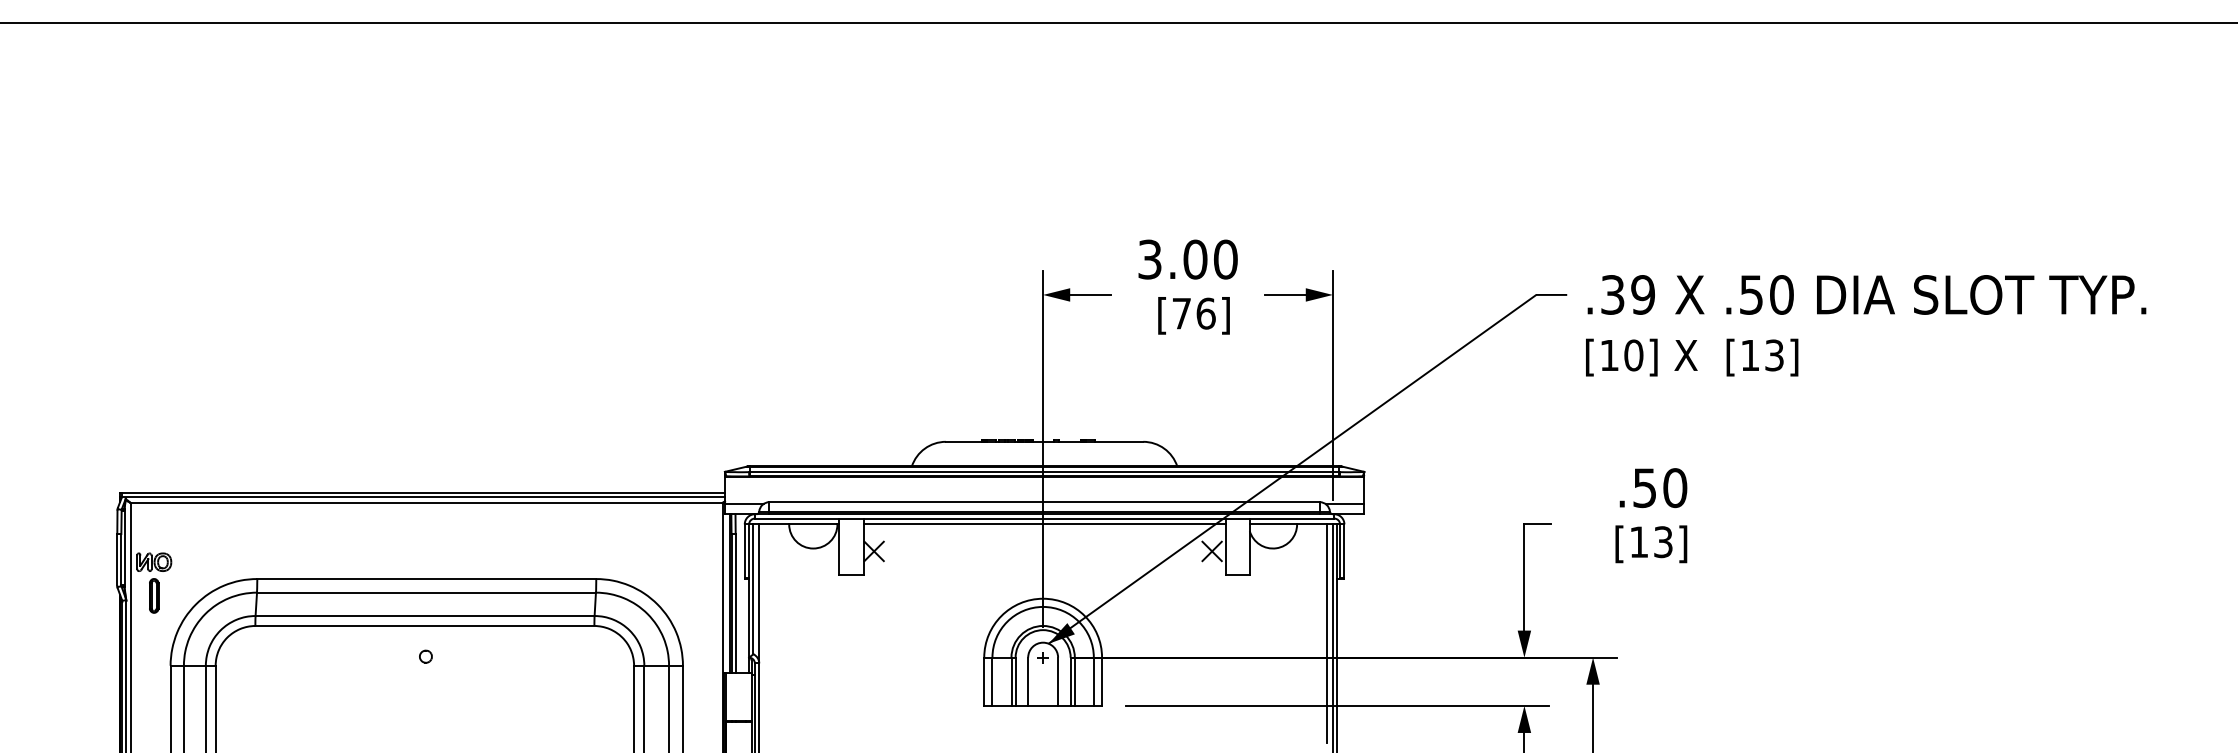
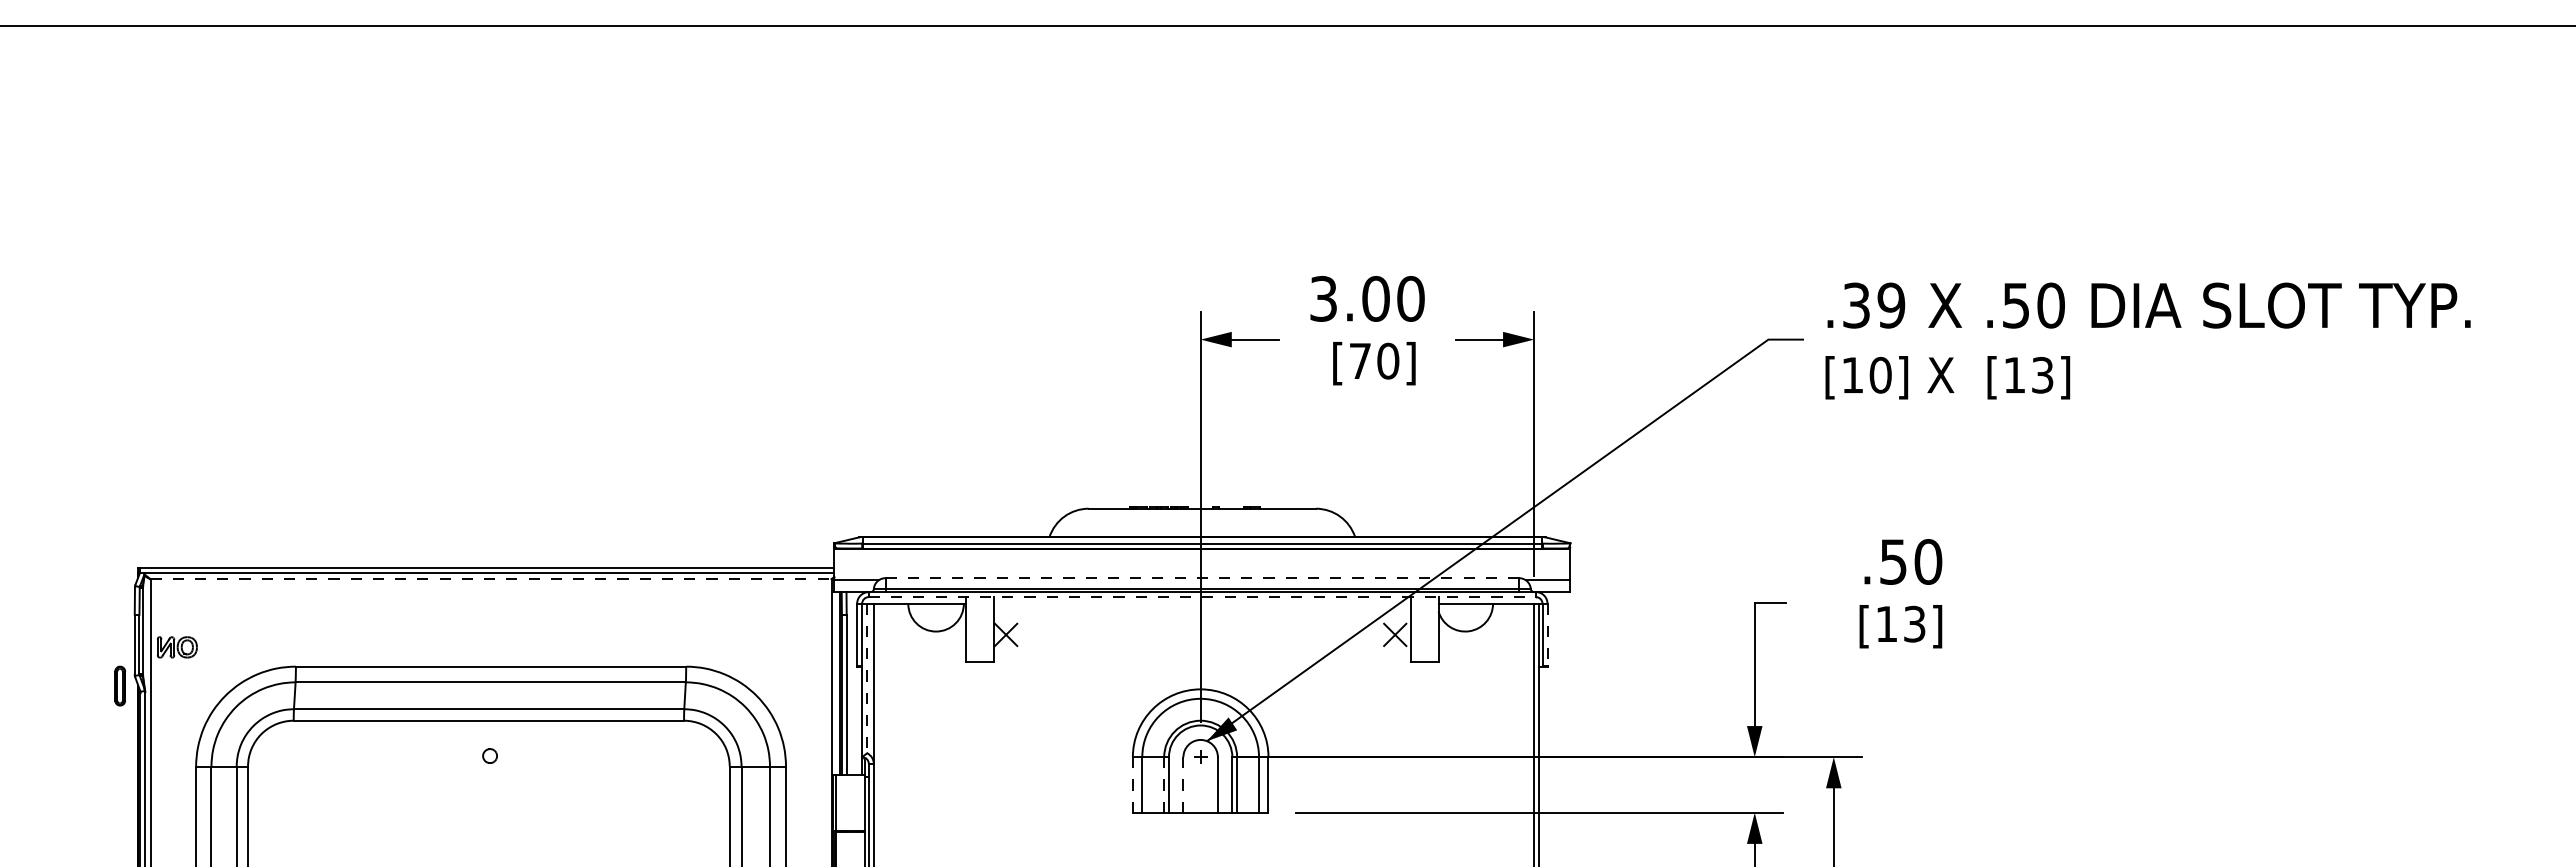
text: (1206, 313) -> (1388, 360), [76] -> [70]
text: (1865, 325) -> (2147, 340), moved
line: (1044, 502) -> (1202, 578), solid -> dashed
line: (427, 503) -> (491, 579), solid -> dashed
line: (1044, 518) -> (1202, 597), solid -> dashed
line: (1043, 524) -> (1201, 603), removed
line: (1344, 551) -> (1547, 635), solid -> dashed
line: (753, 589) -> (867, 678), solid -> dashed
part: (153, 595) -> (119, 685), moved
line: (1327, 633) -> (1527, 729), removed
line: (983, 681) -> (1132, 784), solid -> dashed
line: (1011, 681) -> (1164, 784), solid -> dashed
line: (1028, 681) -> (1183, 784), solid -> dashed

